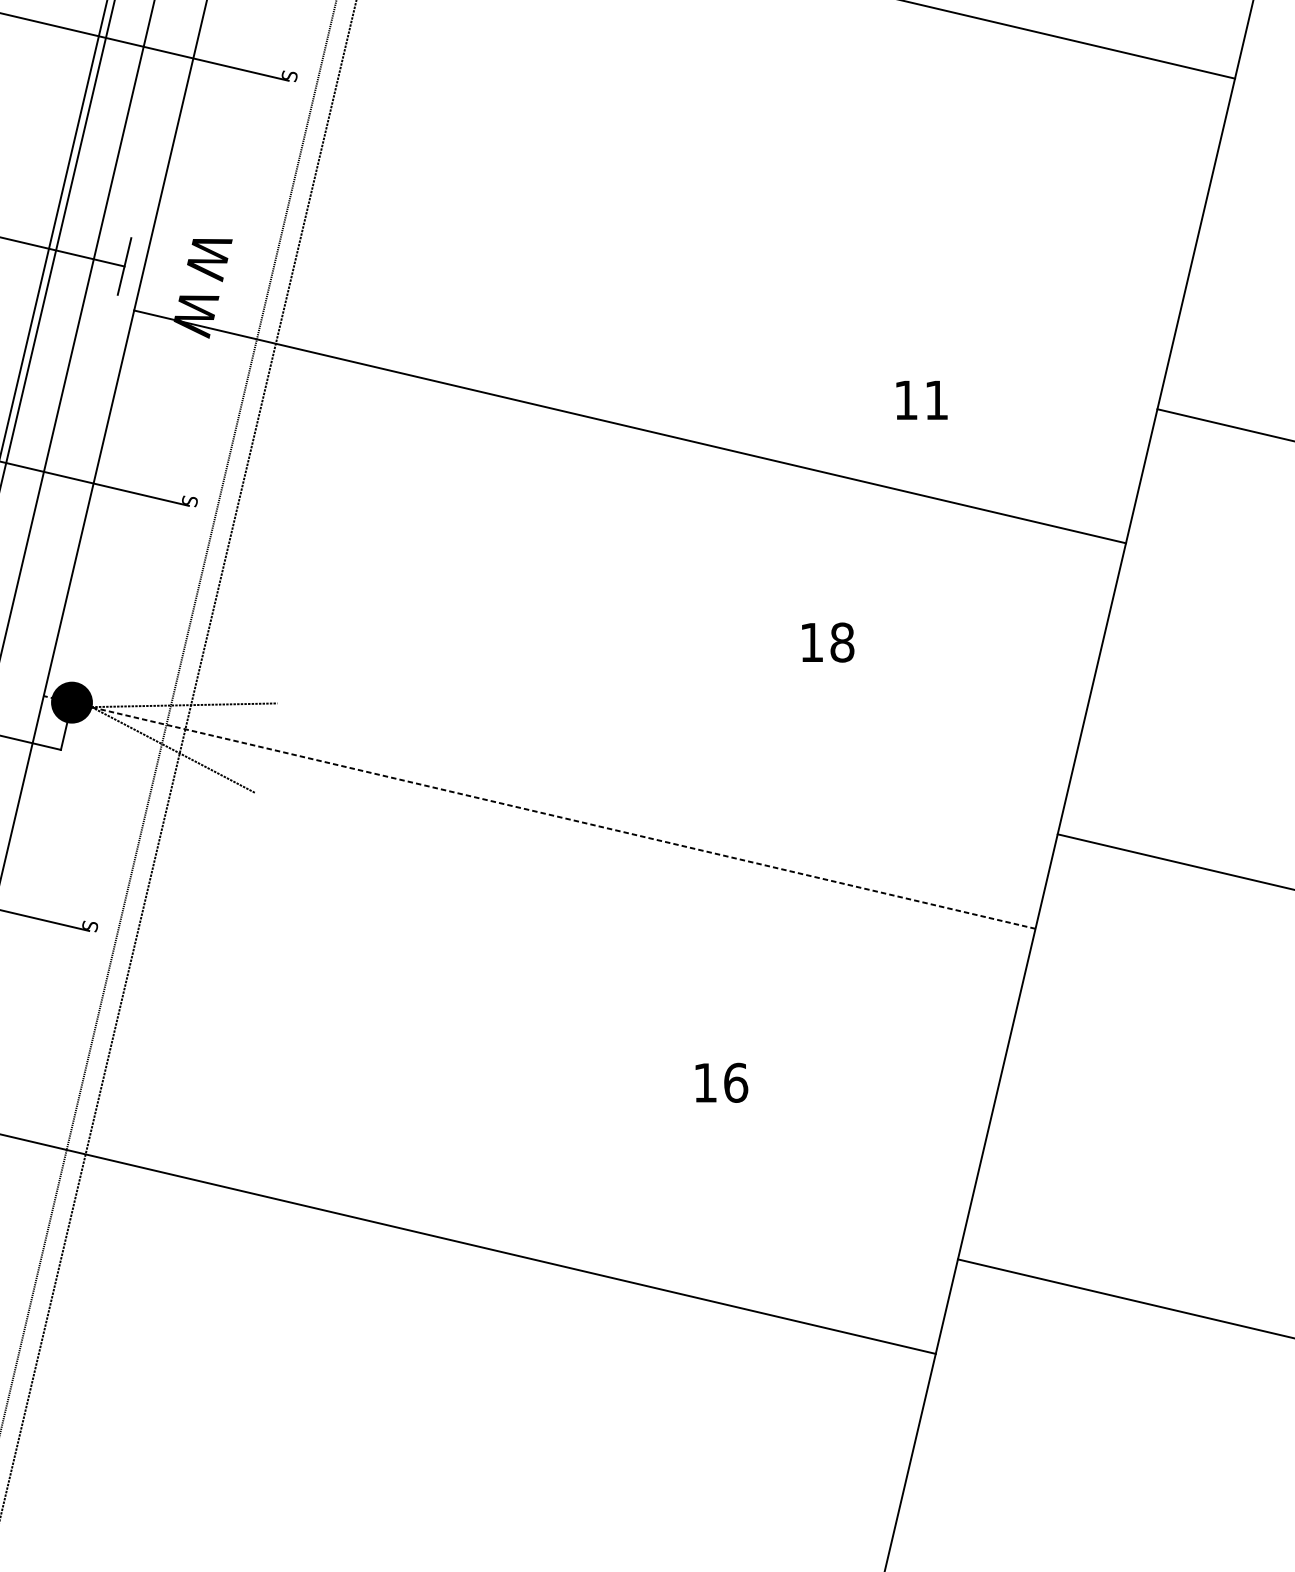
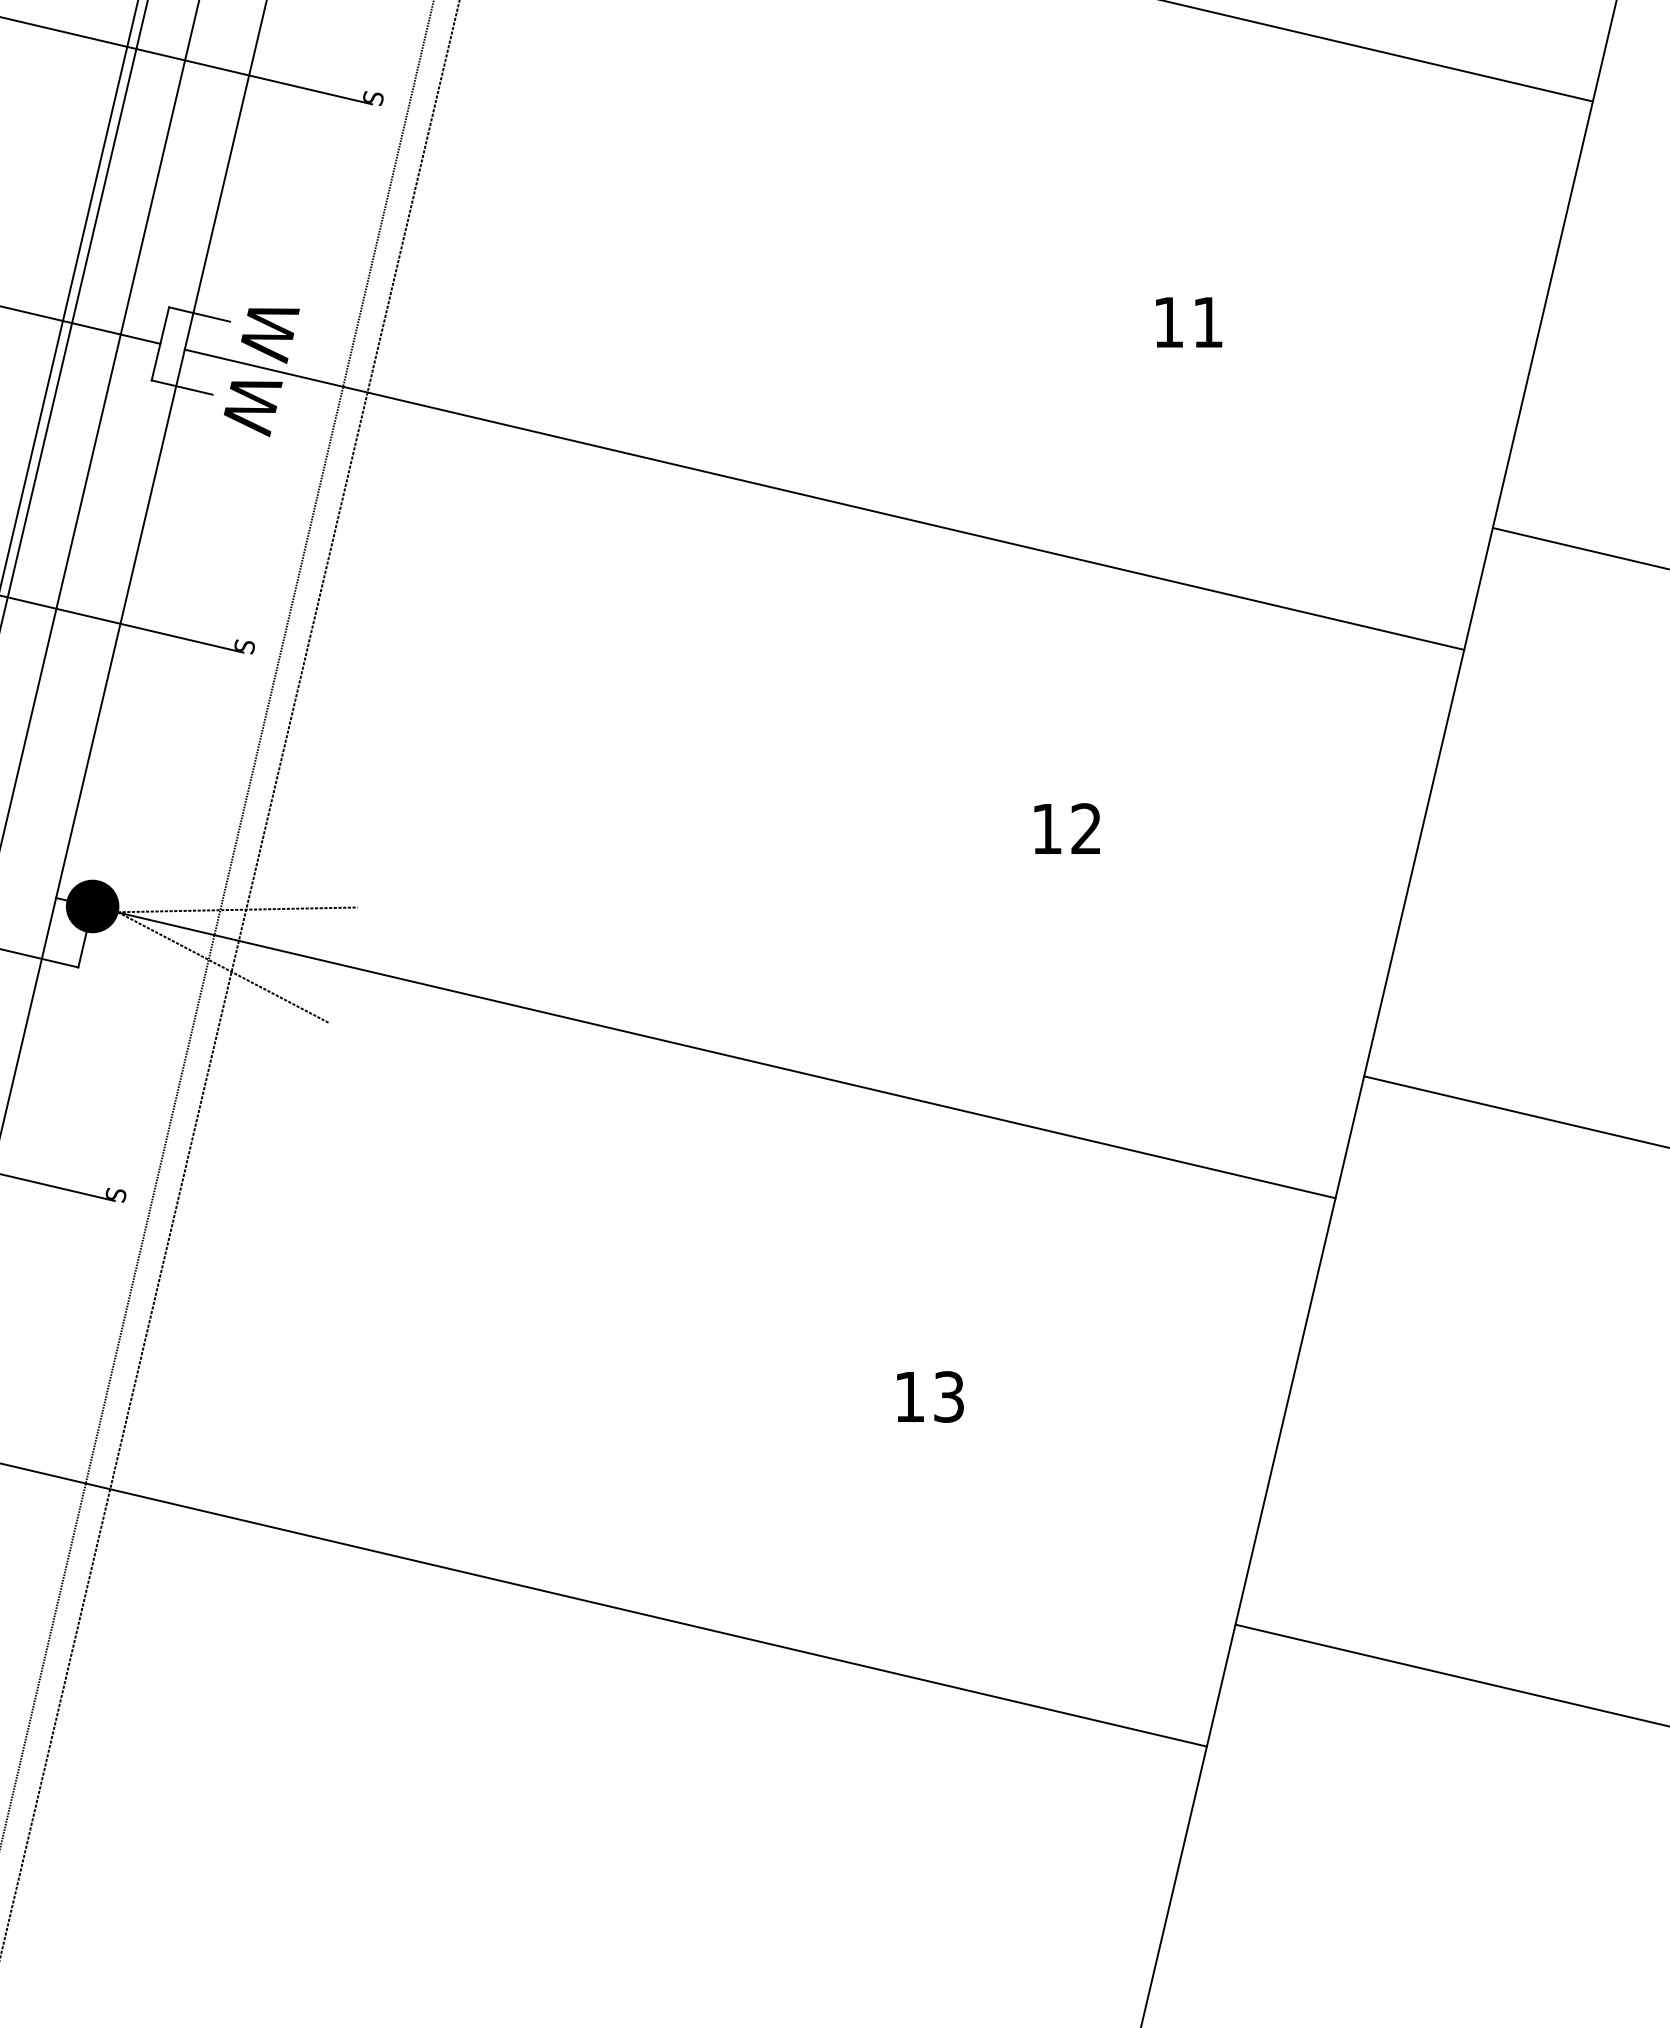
line: (154, 243) -> (199, 314), added
line: (140, 300) -> (181, 387), added
text: (922, 400) -> (1189, 322), moved
line: (630, 426) -> (824, 499), moved
text: (842, 642) -> (1086, 828), 18 -> 12
line: (539, 812) -> (695, 1048), dashed -> solid
text: (736, 1082) -> (949, 1396), 16 -> 13

